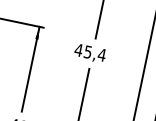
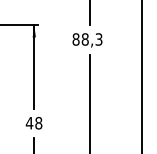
text: (90, 52) -> (87, 39), 45,4 -> 88,3

